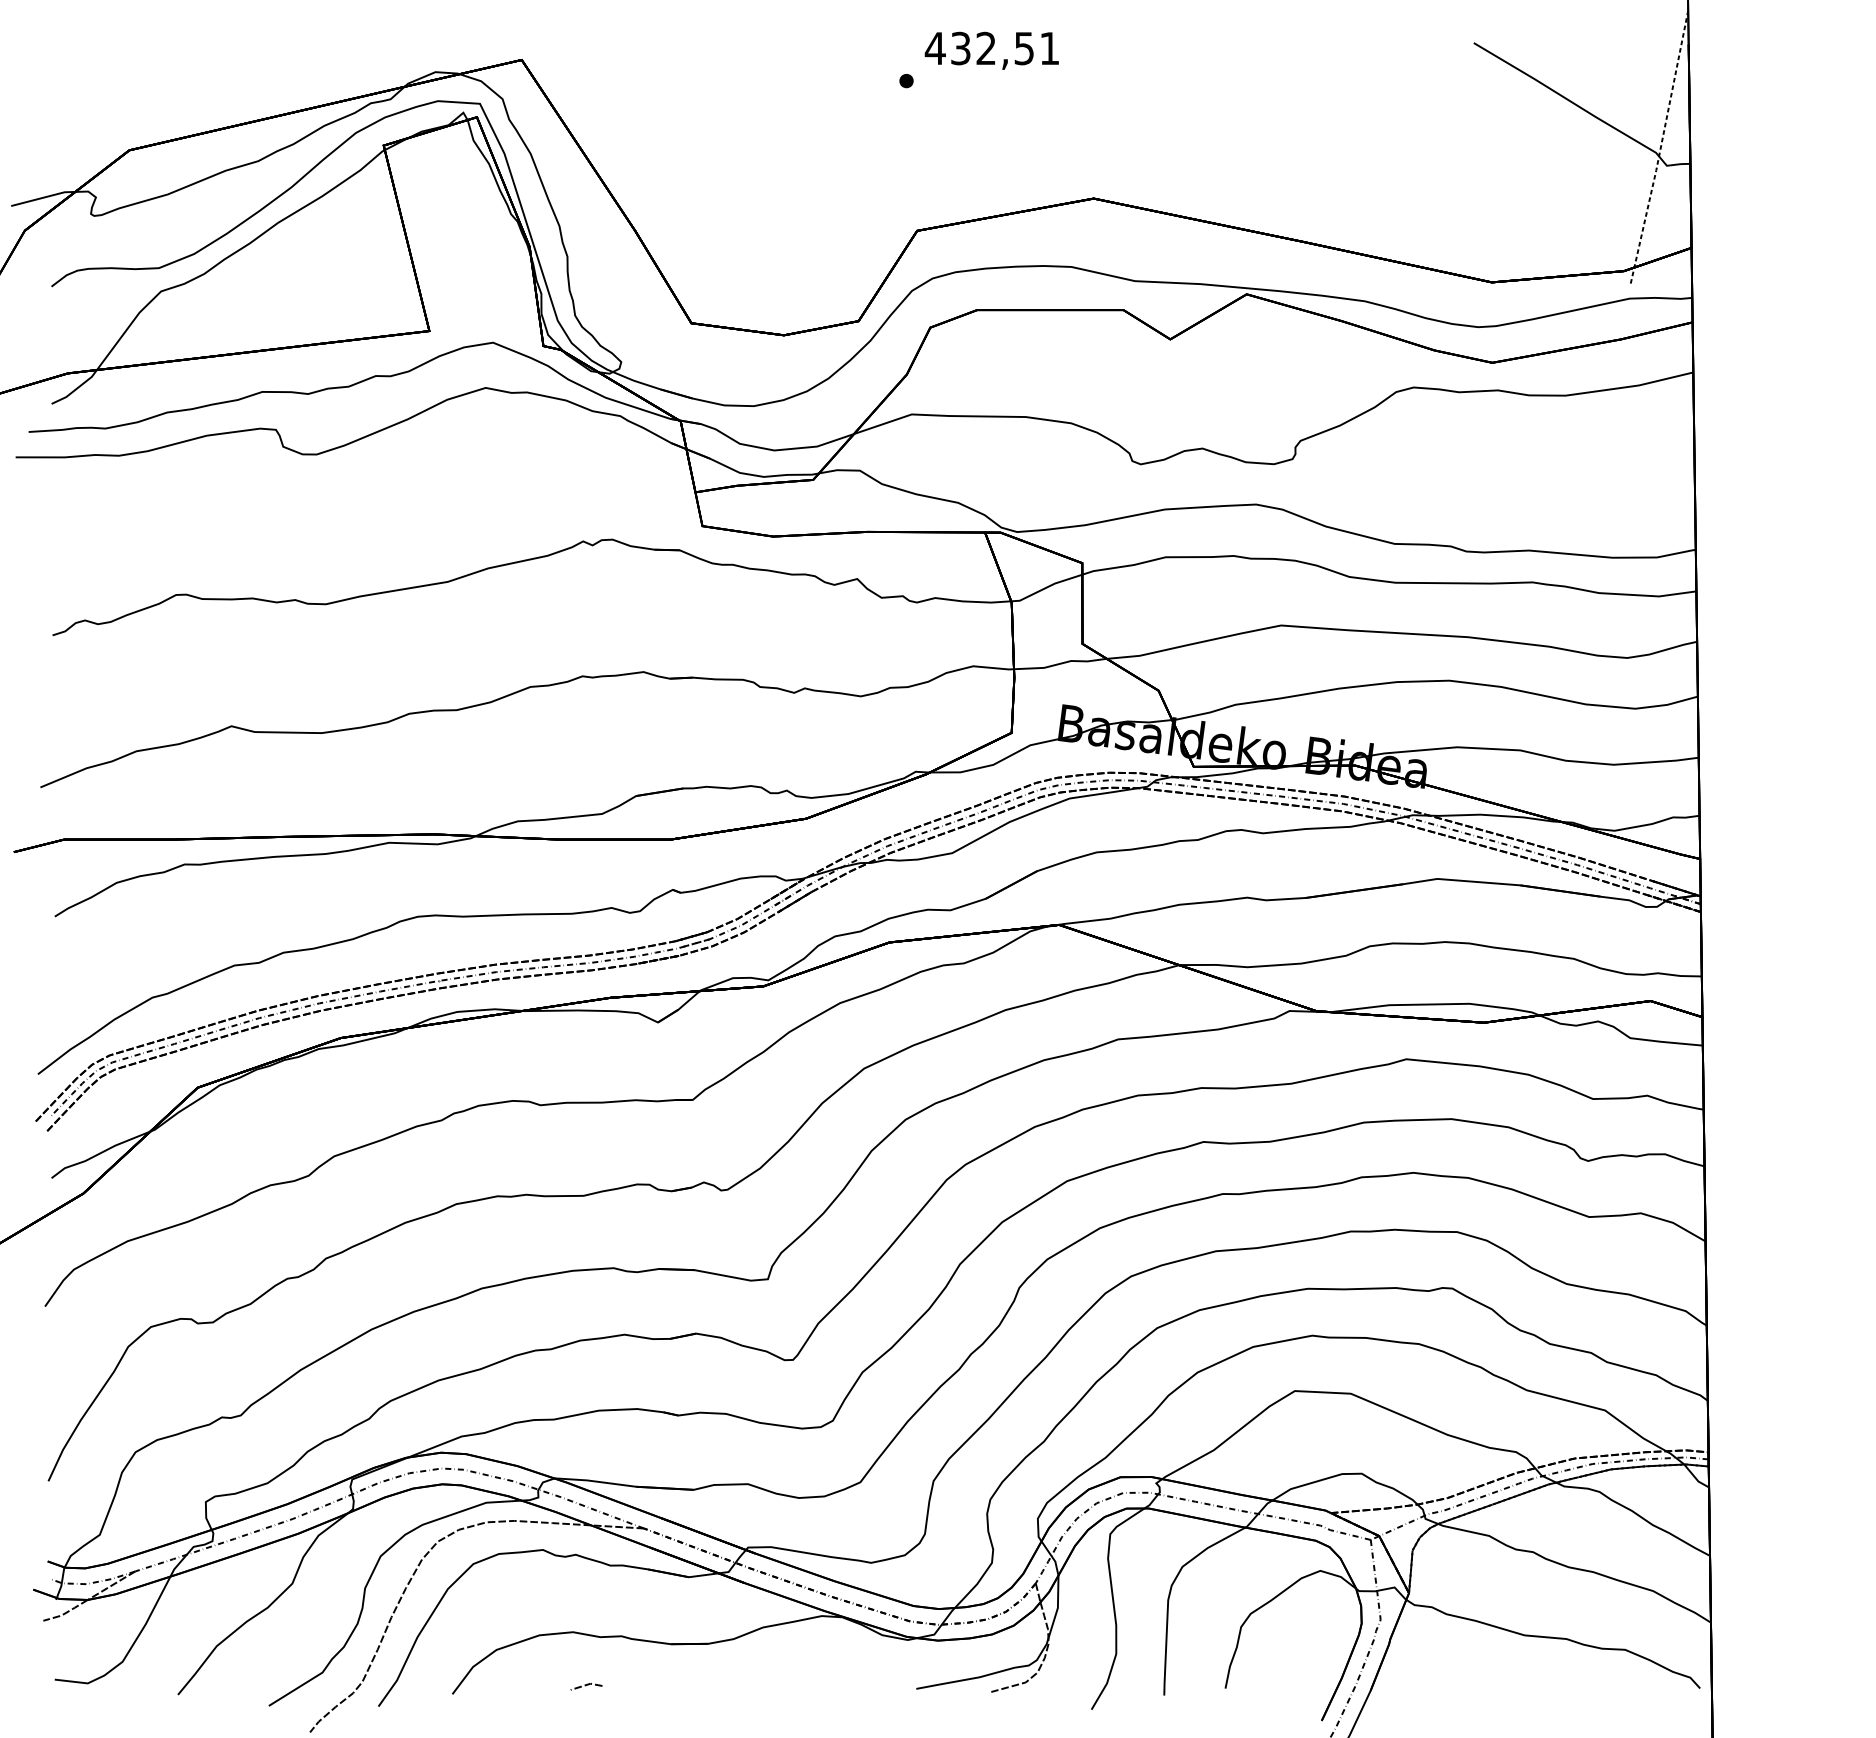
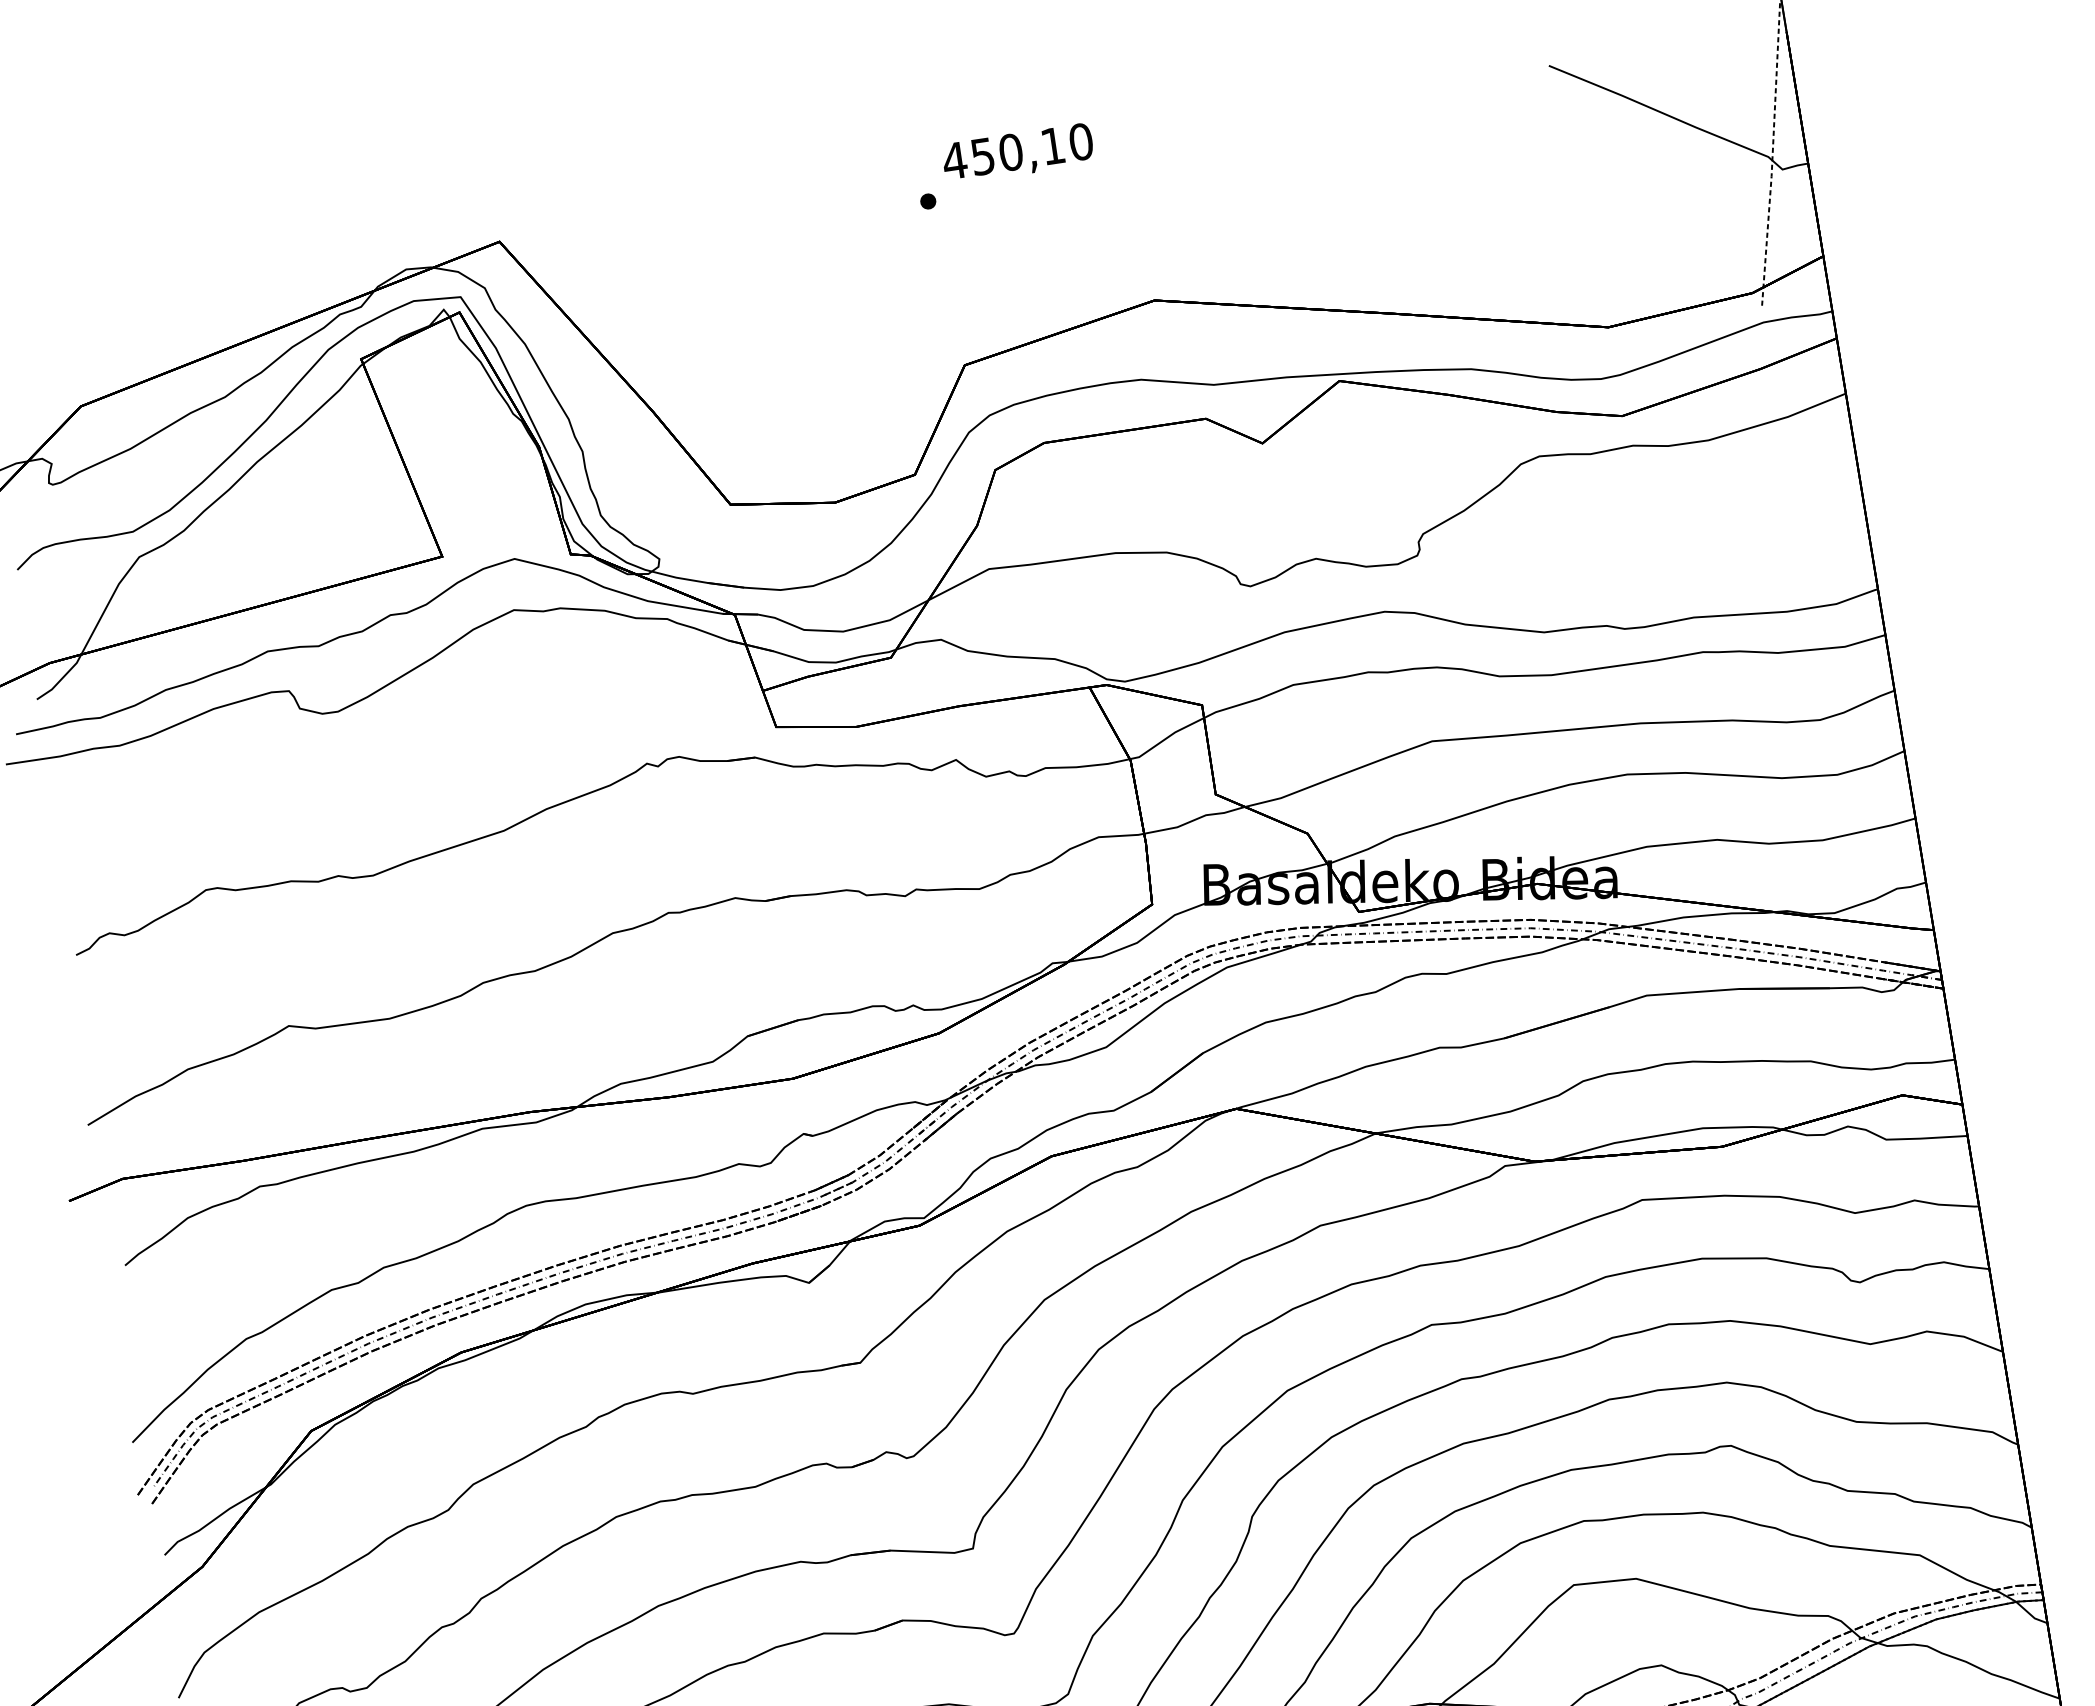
text: (1005, 48) -> (1032, 149), 432,51 -> 450,10

